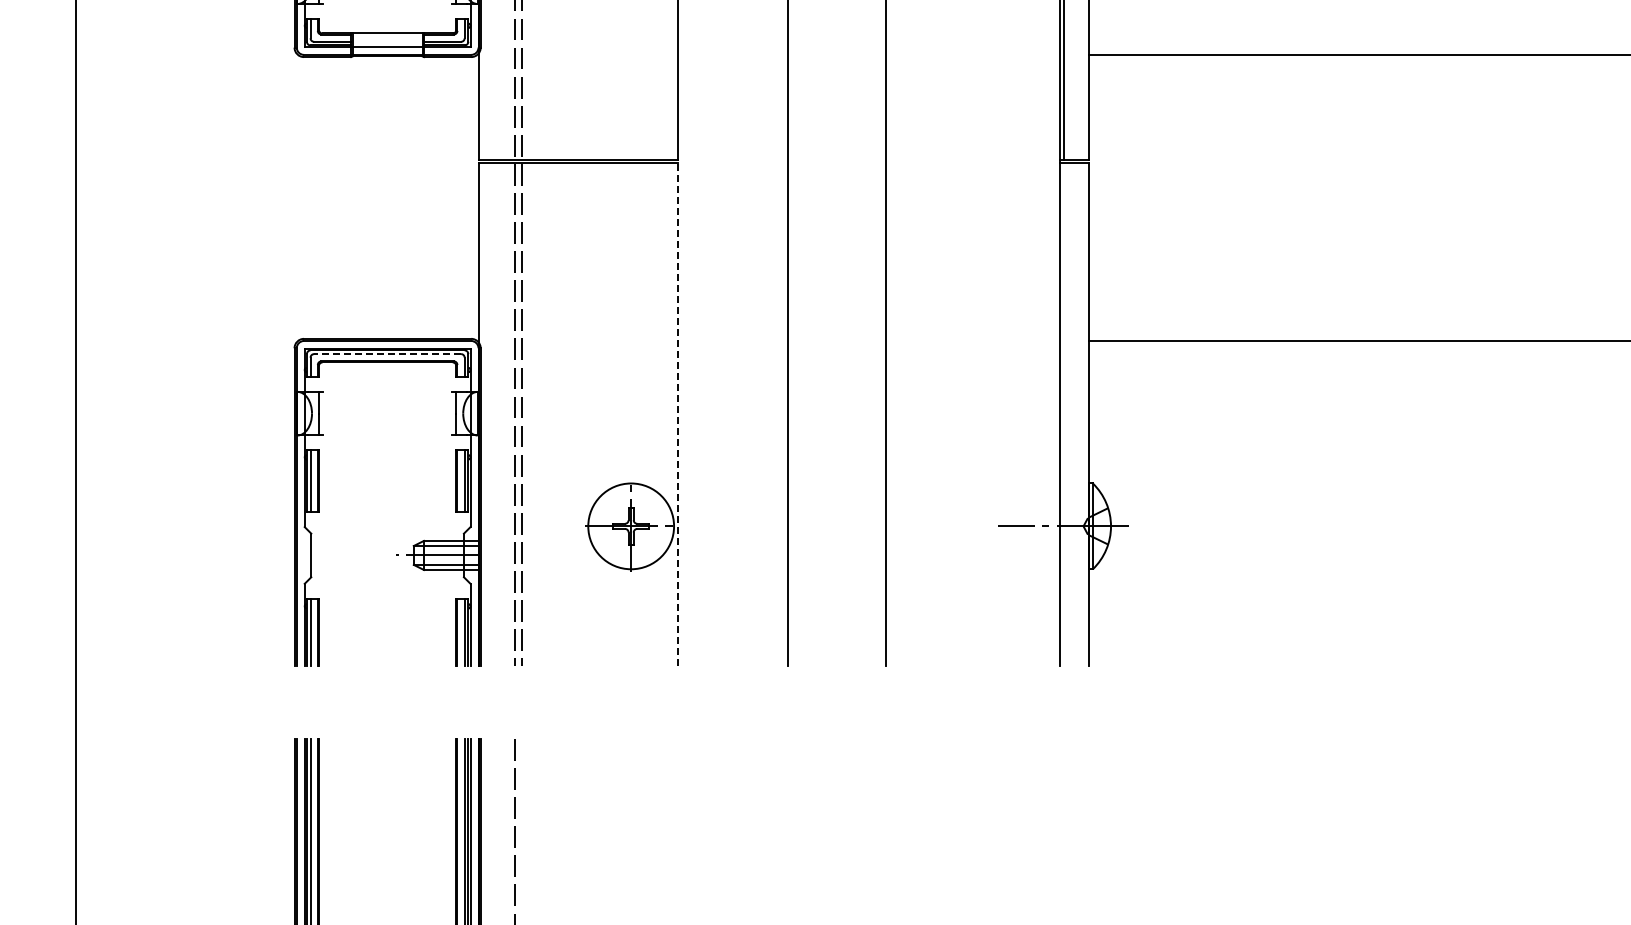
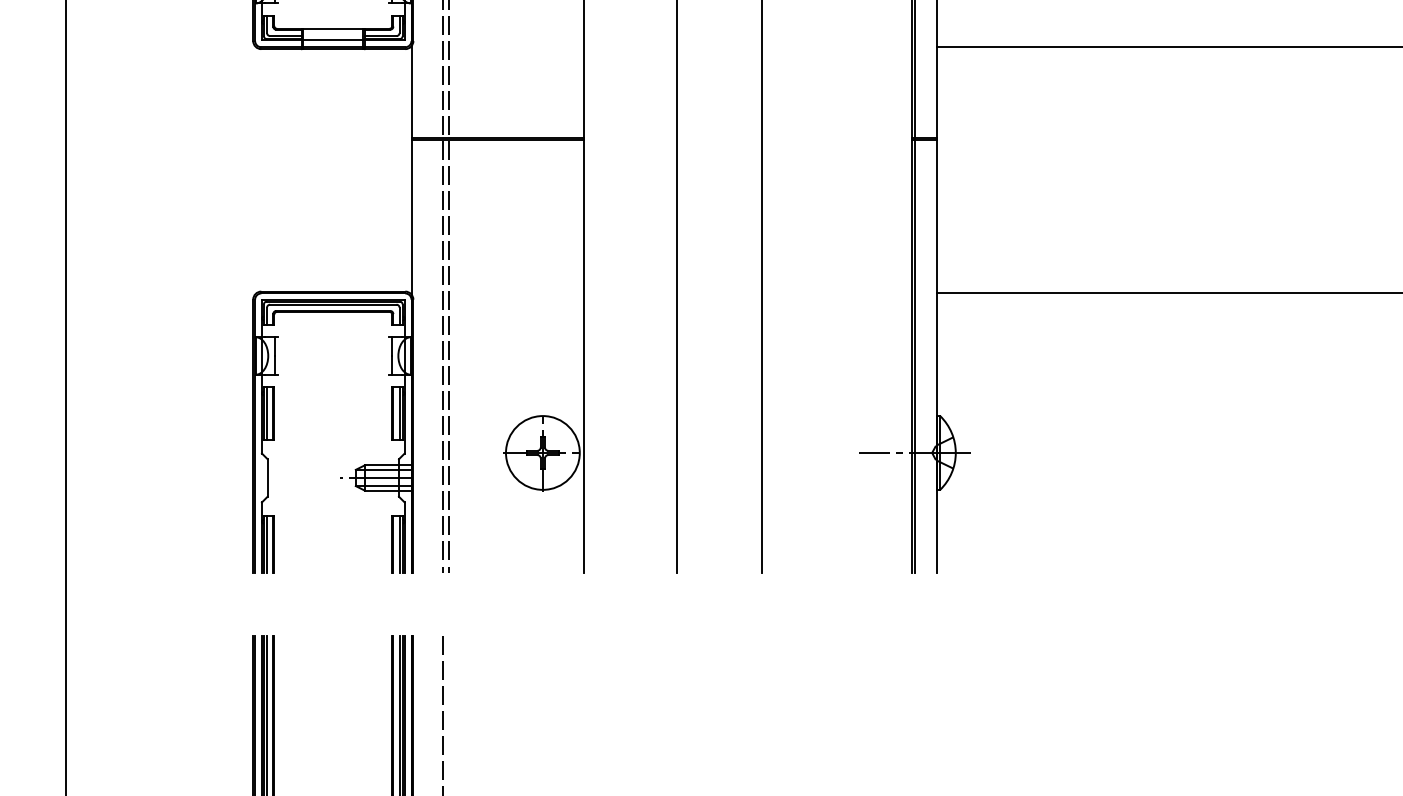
line: (387, 354) -> (333, 305), dashed -> solid
line: (678, 414) -> (583, 356), dashed -> solid
line: (1063, 414) -> (914, 356), added

